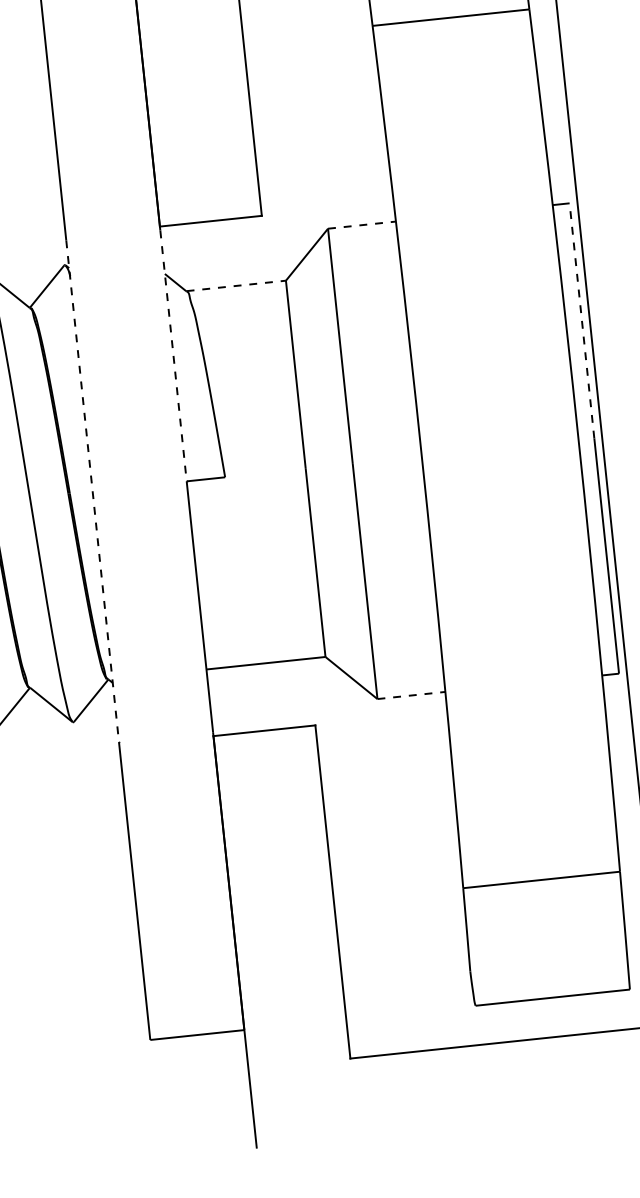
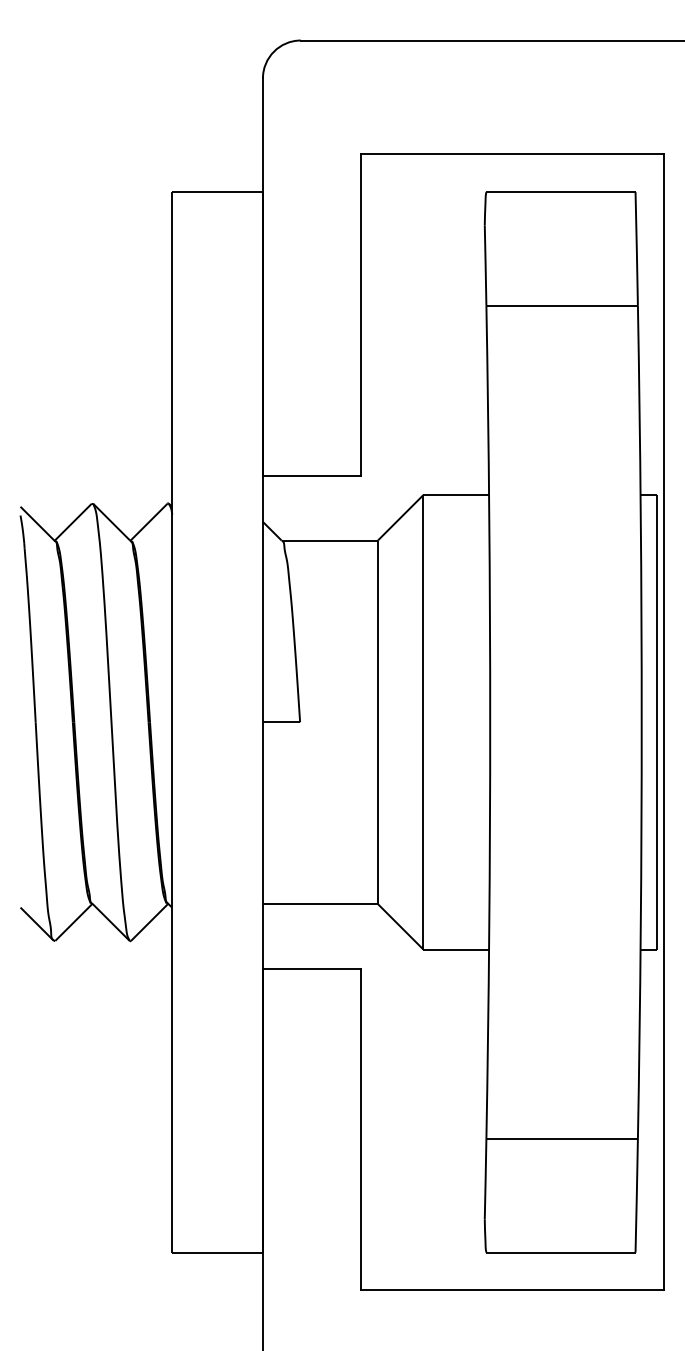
line: (362, 225) -> (456, 495), dashed -> solid
line: (235, 285) -> (329, 540), dashed -> solid
line: (581, 320) -> (656, 608), dashed -> solid
line: (173, 356) -> (262, 601), dashed -> solid
line: (93, 491) -> (172, 722), dashed -> solid
line: (411, 695) -> (456, 949), dashed -> solid

